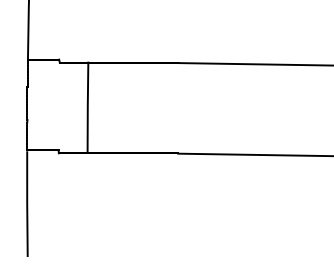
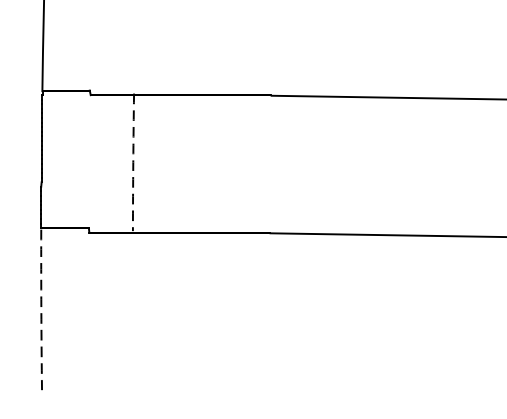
arc: (87, 106) -> (132, 161), solid -> dashed
arc: (27, 204) -> (41, 310), solid -> dashed

